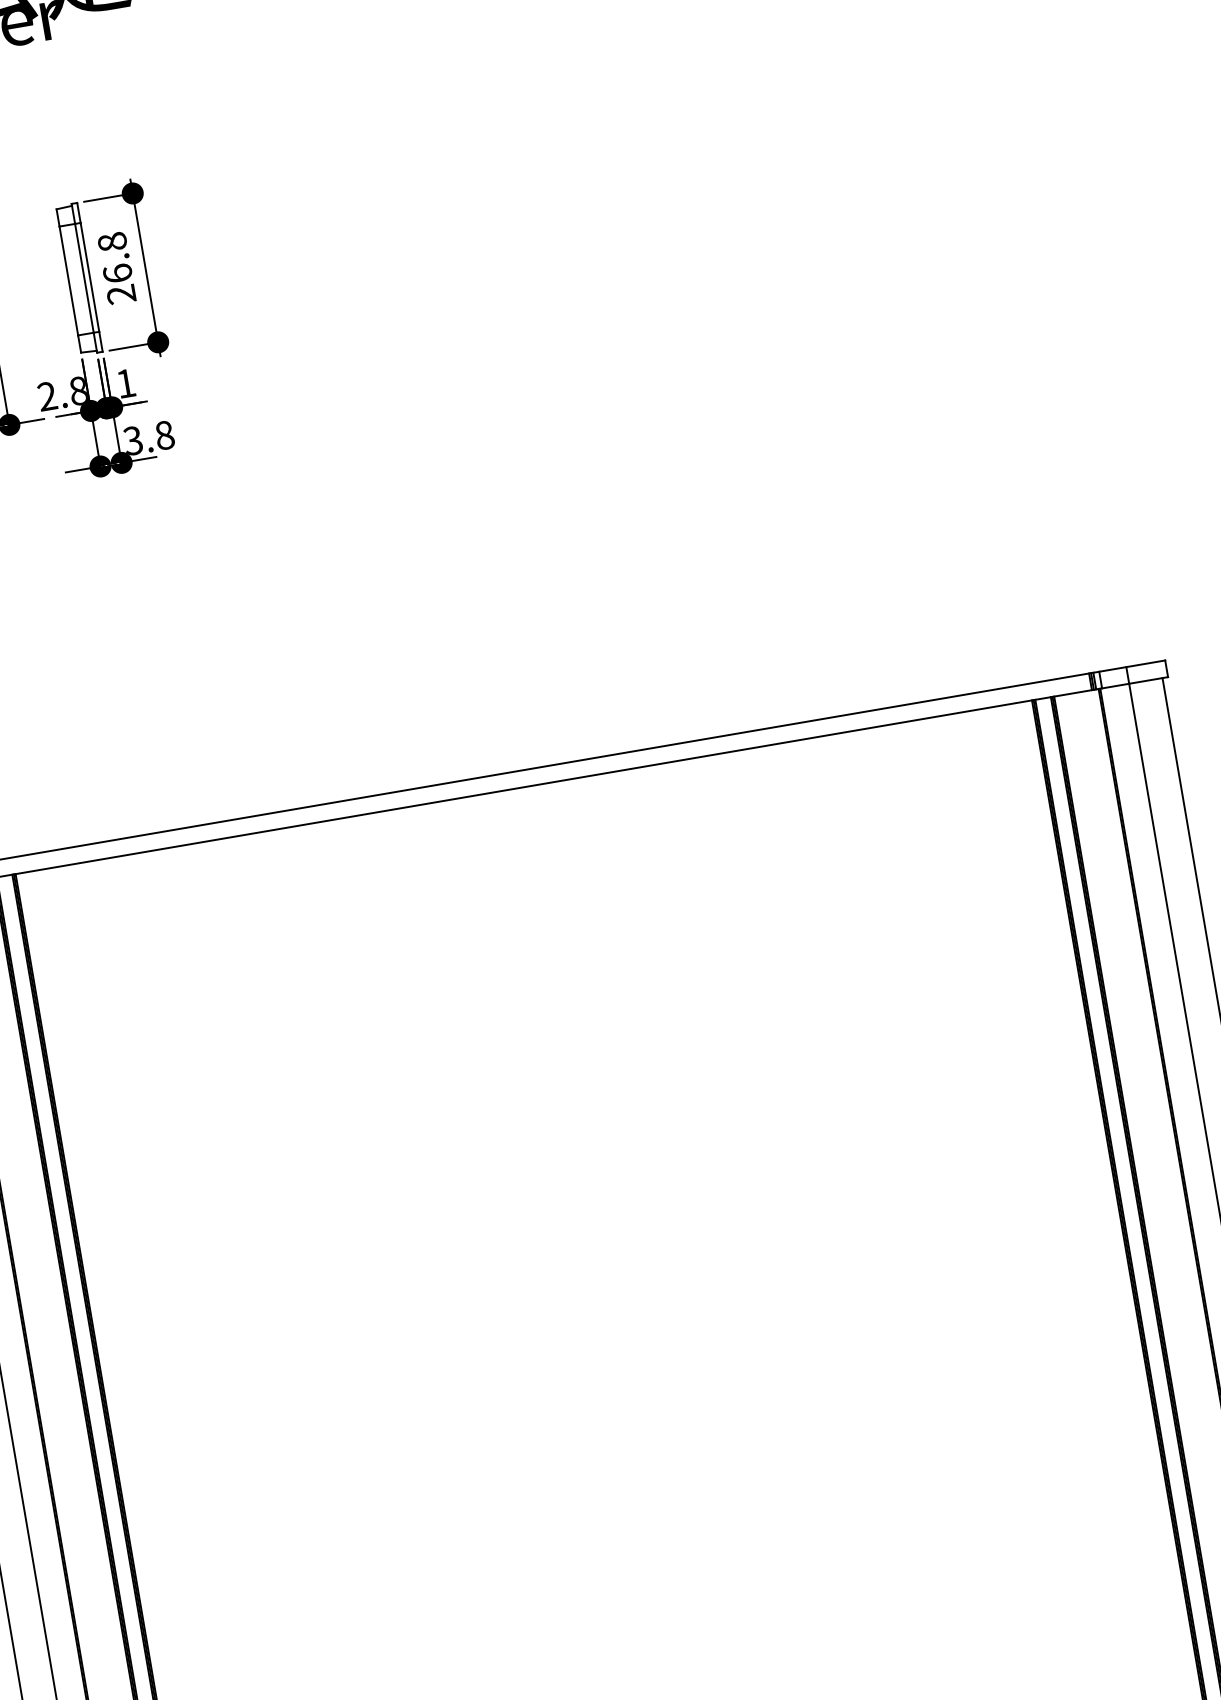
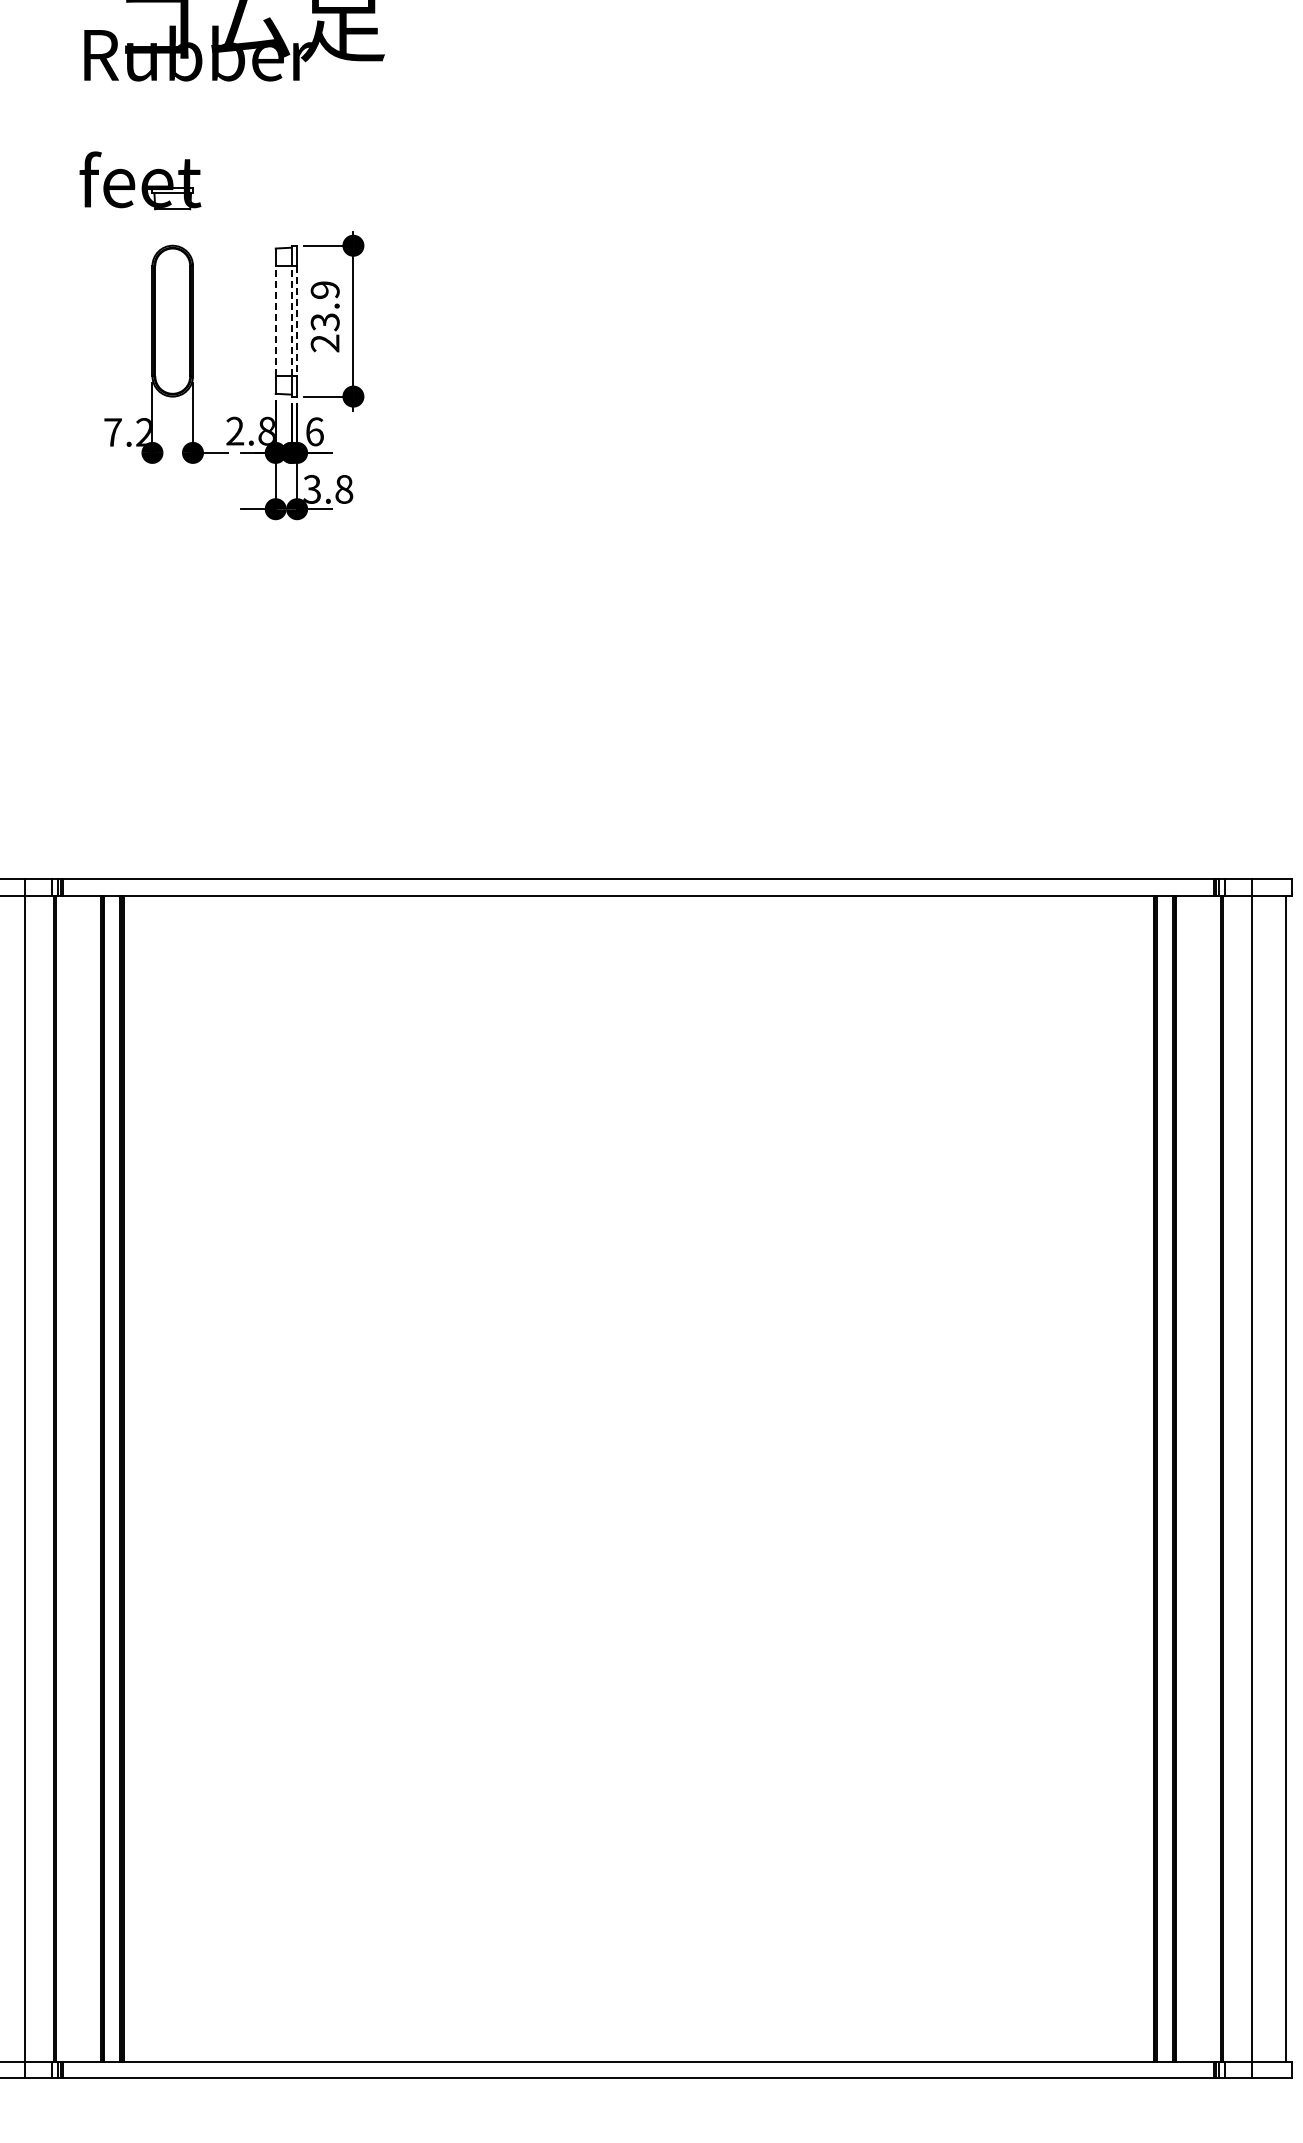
text: (114, 258) -> (324, 306), 26.8 -> 23.9
line: (84, 277) -> (291, 320), solid -> dashed
line: (90, 277) -> (297, 321), solid -> dashed
line: (68, 280) -> (275, 320), solid -> dashed
text: (125, 383) -> (314, 431), 1 -> 6

